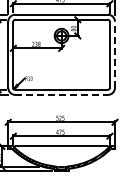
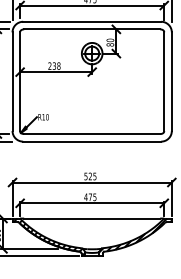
line: (114, 54) -> (171, 81), dashed -> solid
line: (62, 94) -> (93, 140), dashed -> solid

